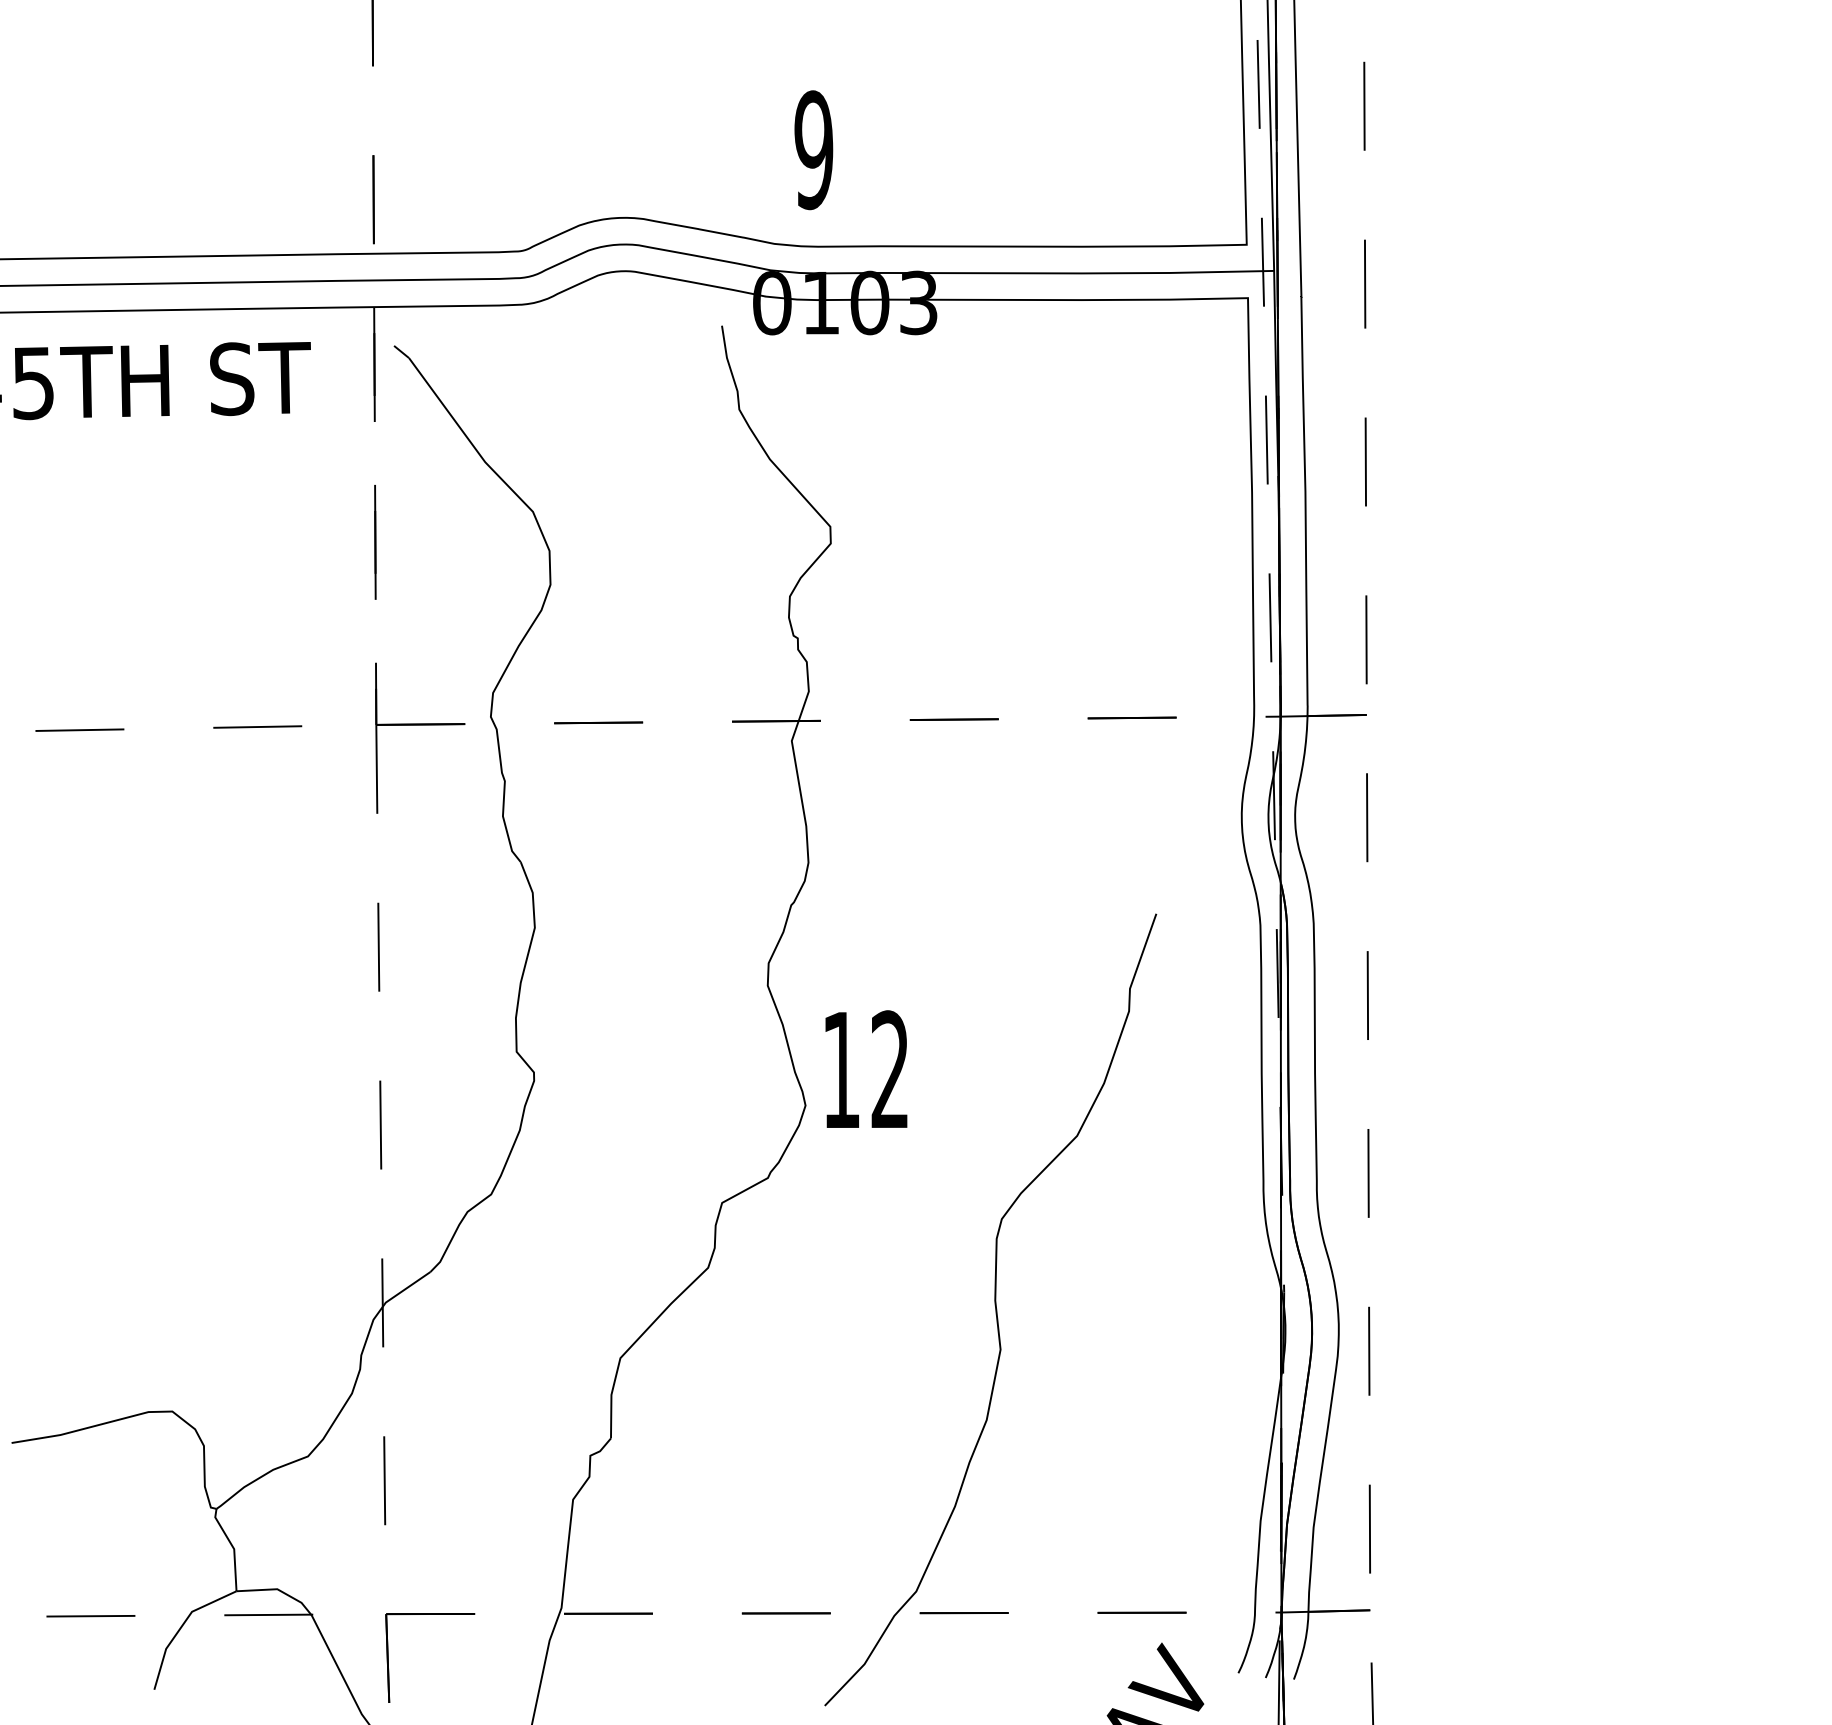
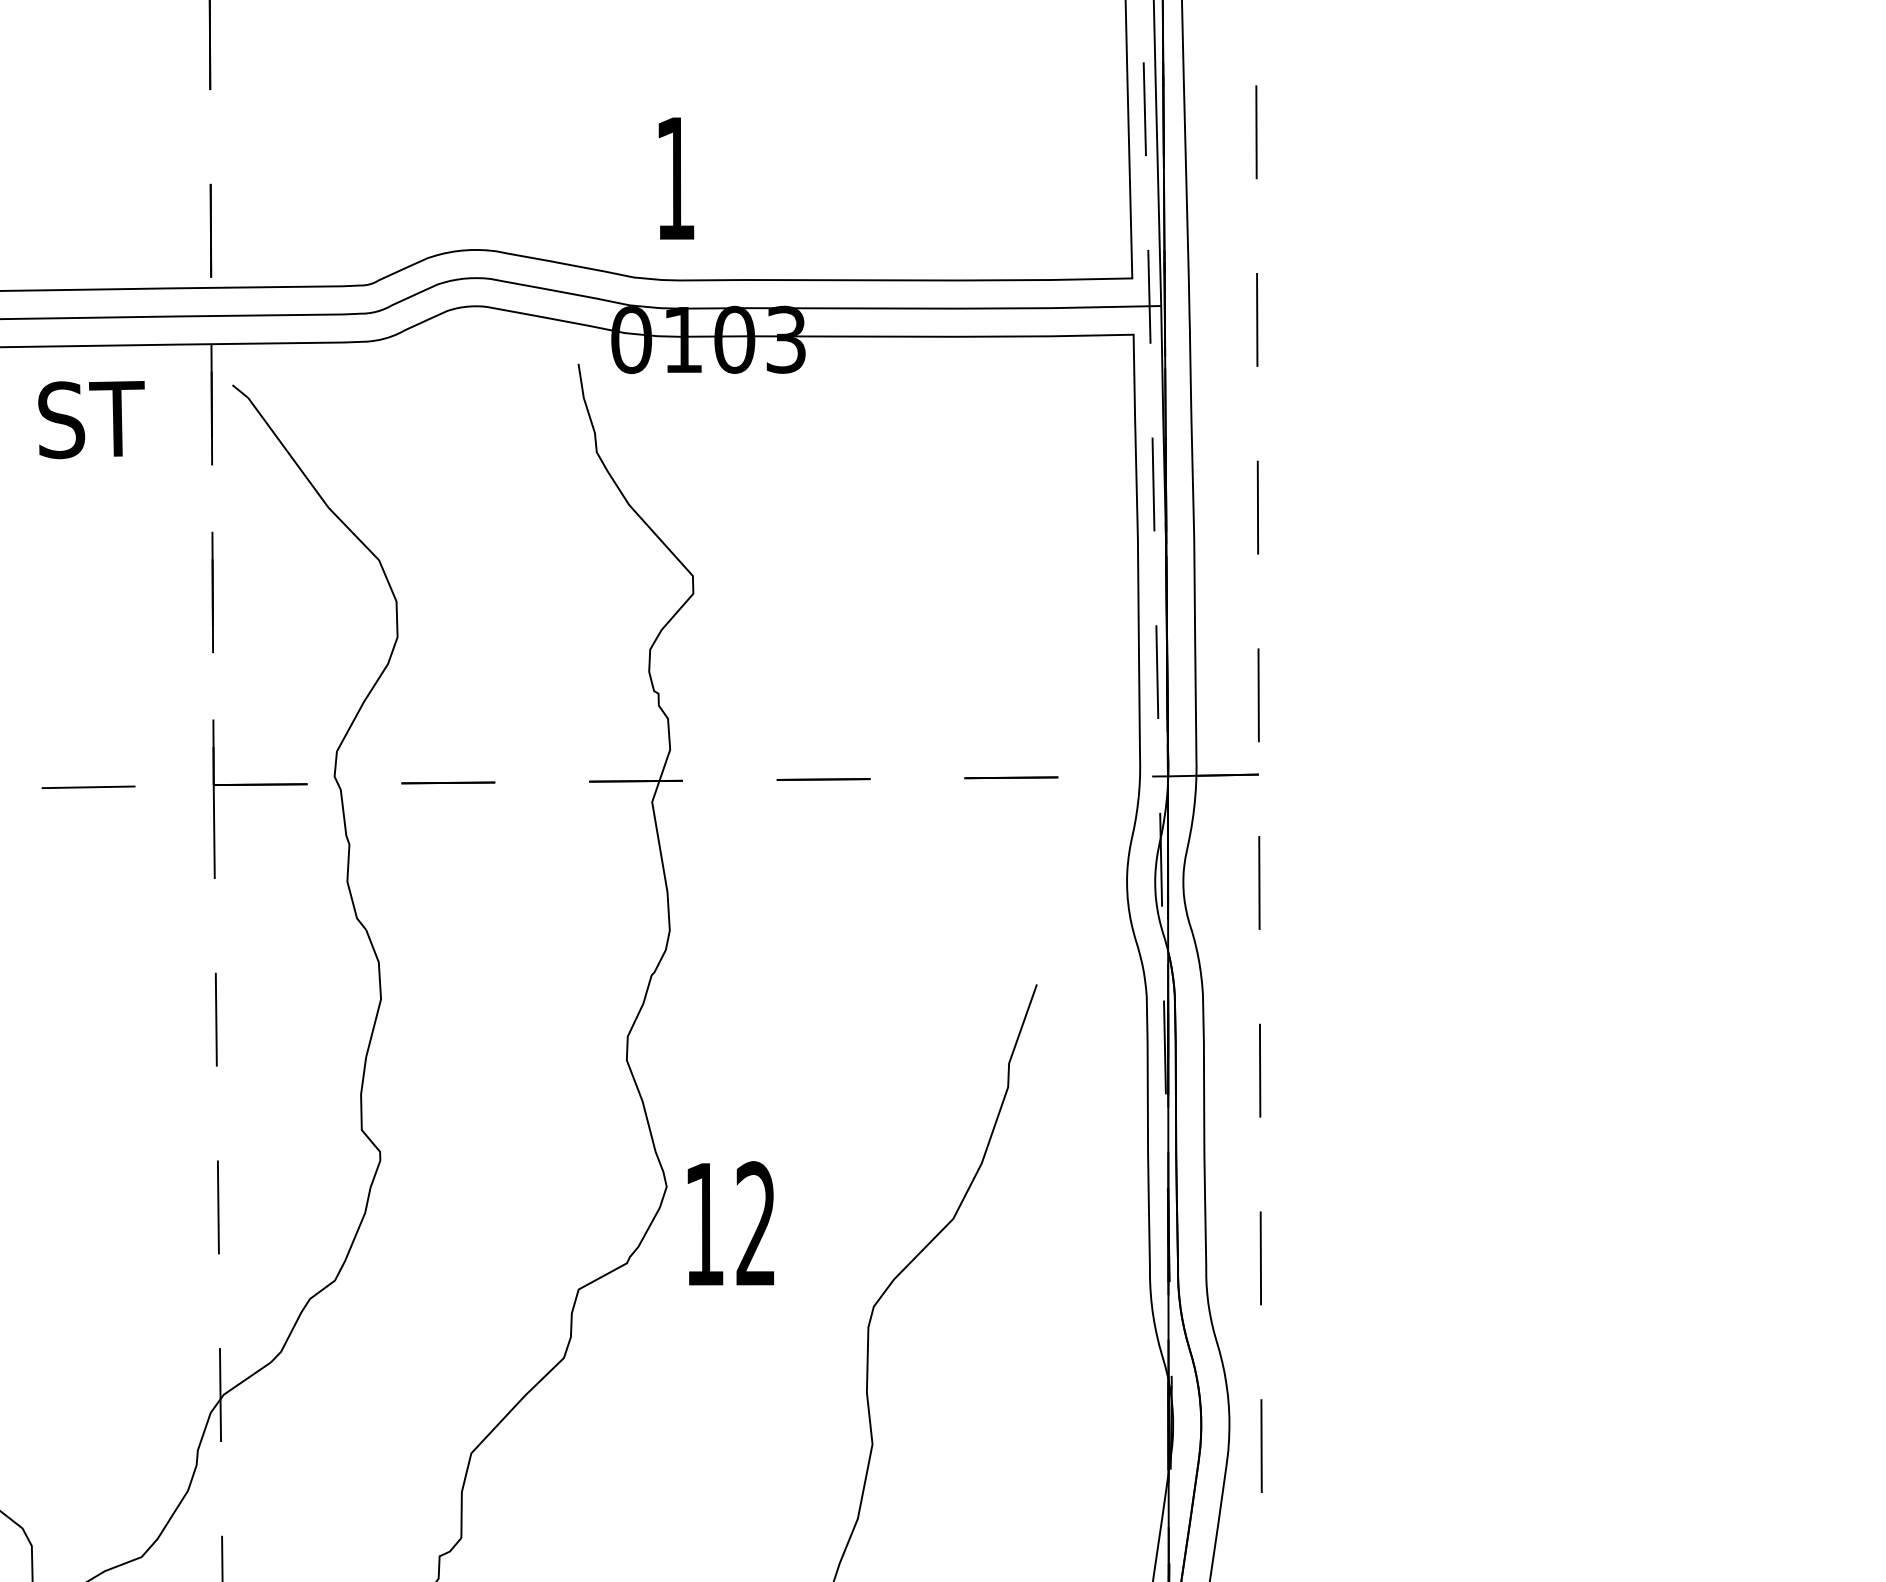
text: (813, 150) -> (675, 178), 9 -> 1
text: (866, 1068) -> (731, 1222), moved

